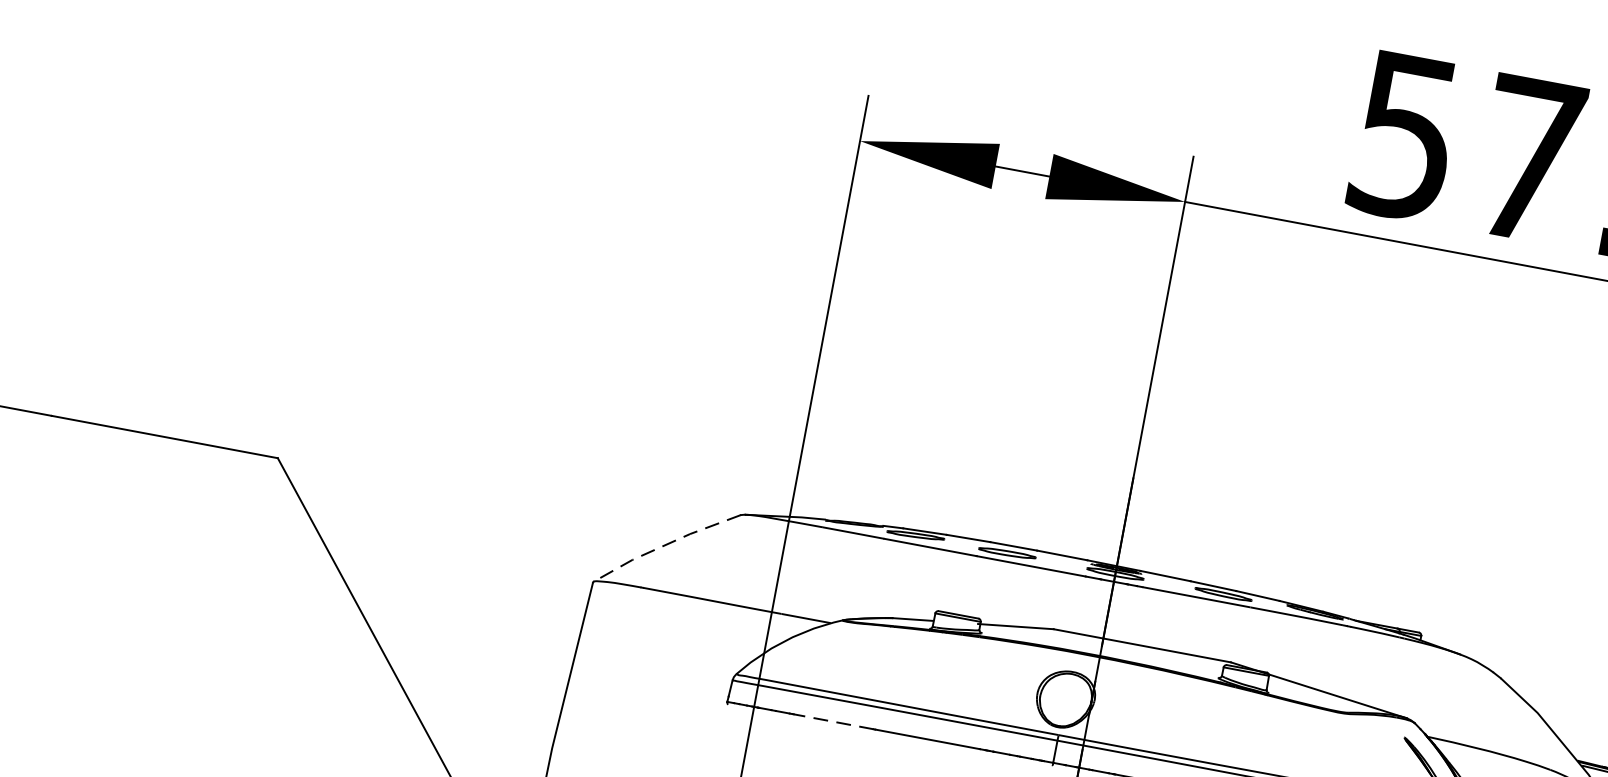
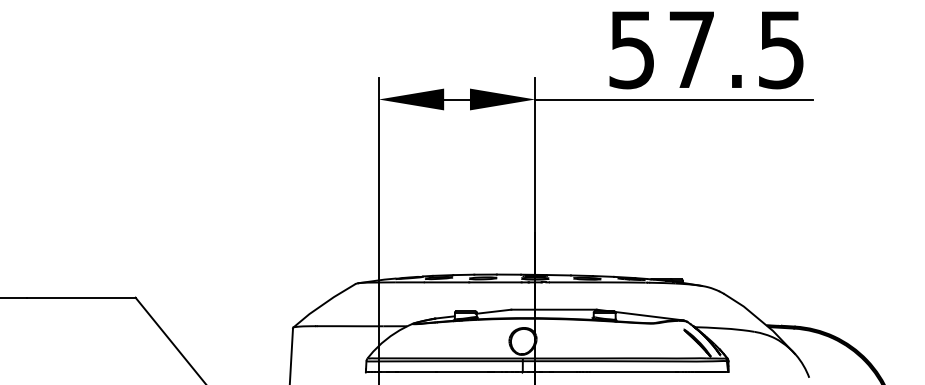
line: (665, 545) -> (323, 304), dashed -> solid
line: (832, 720) -> (416, 371), dashed -> solid

